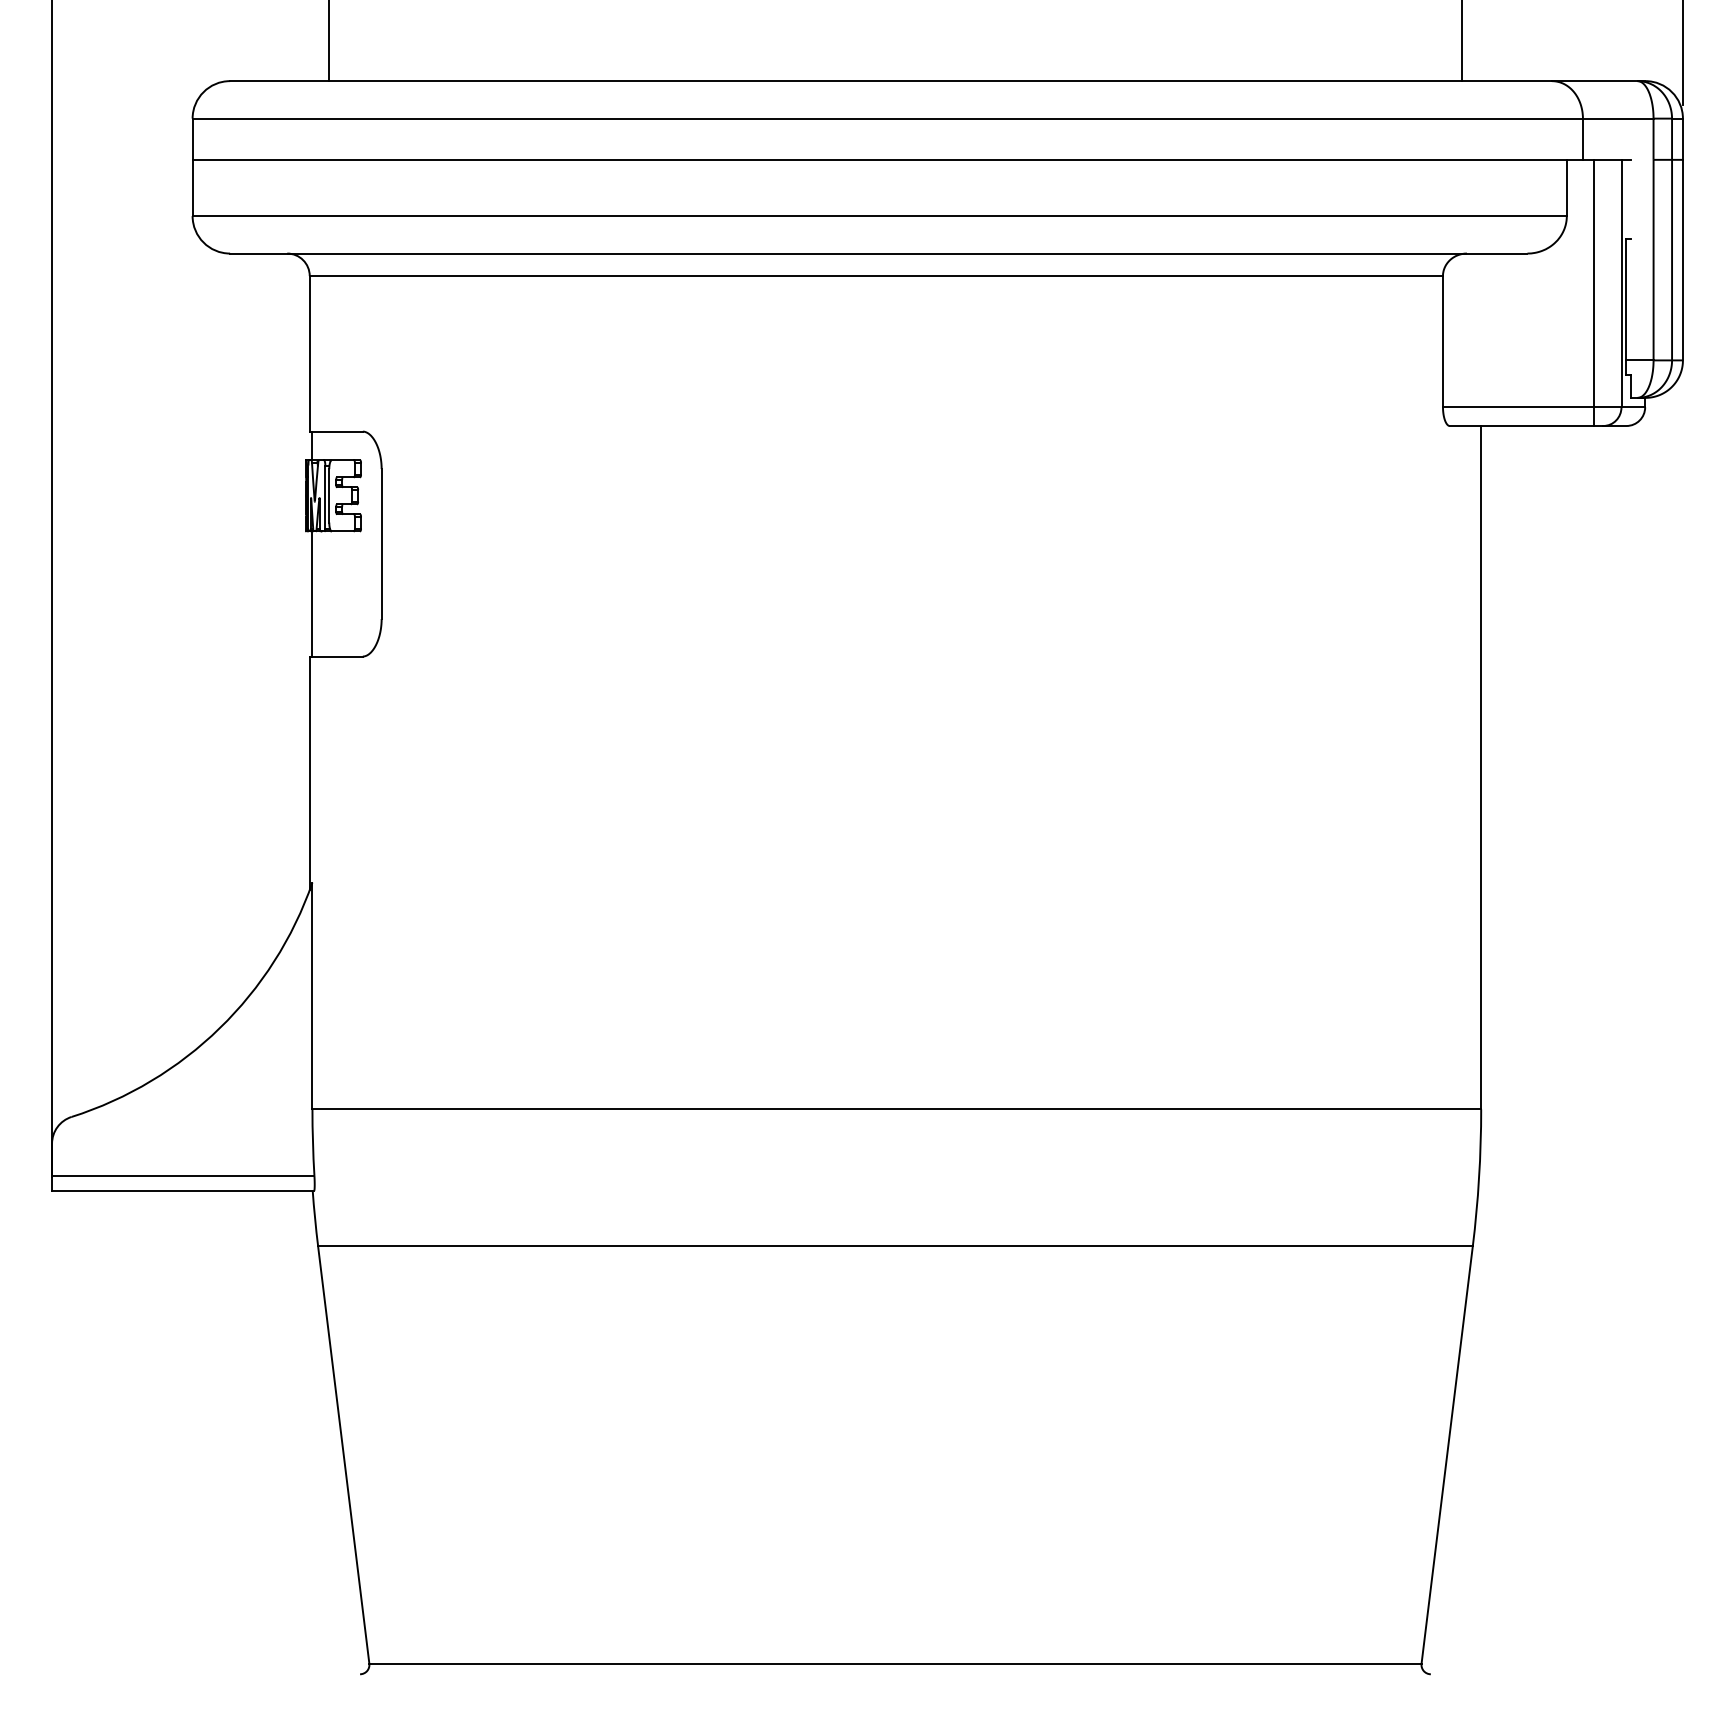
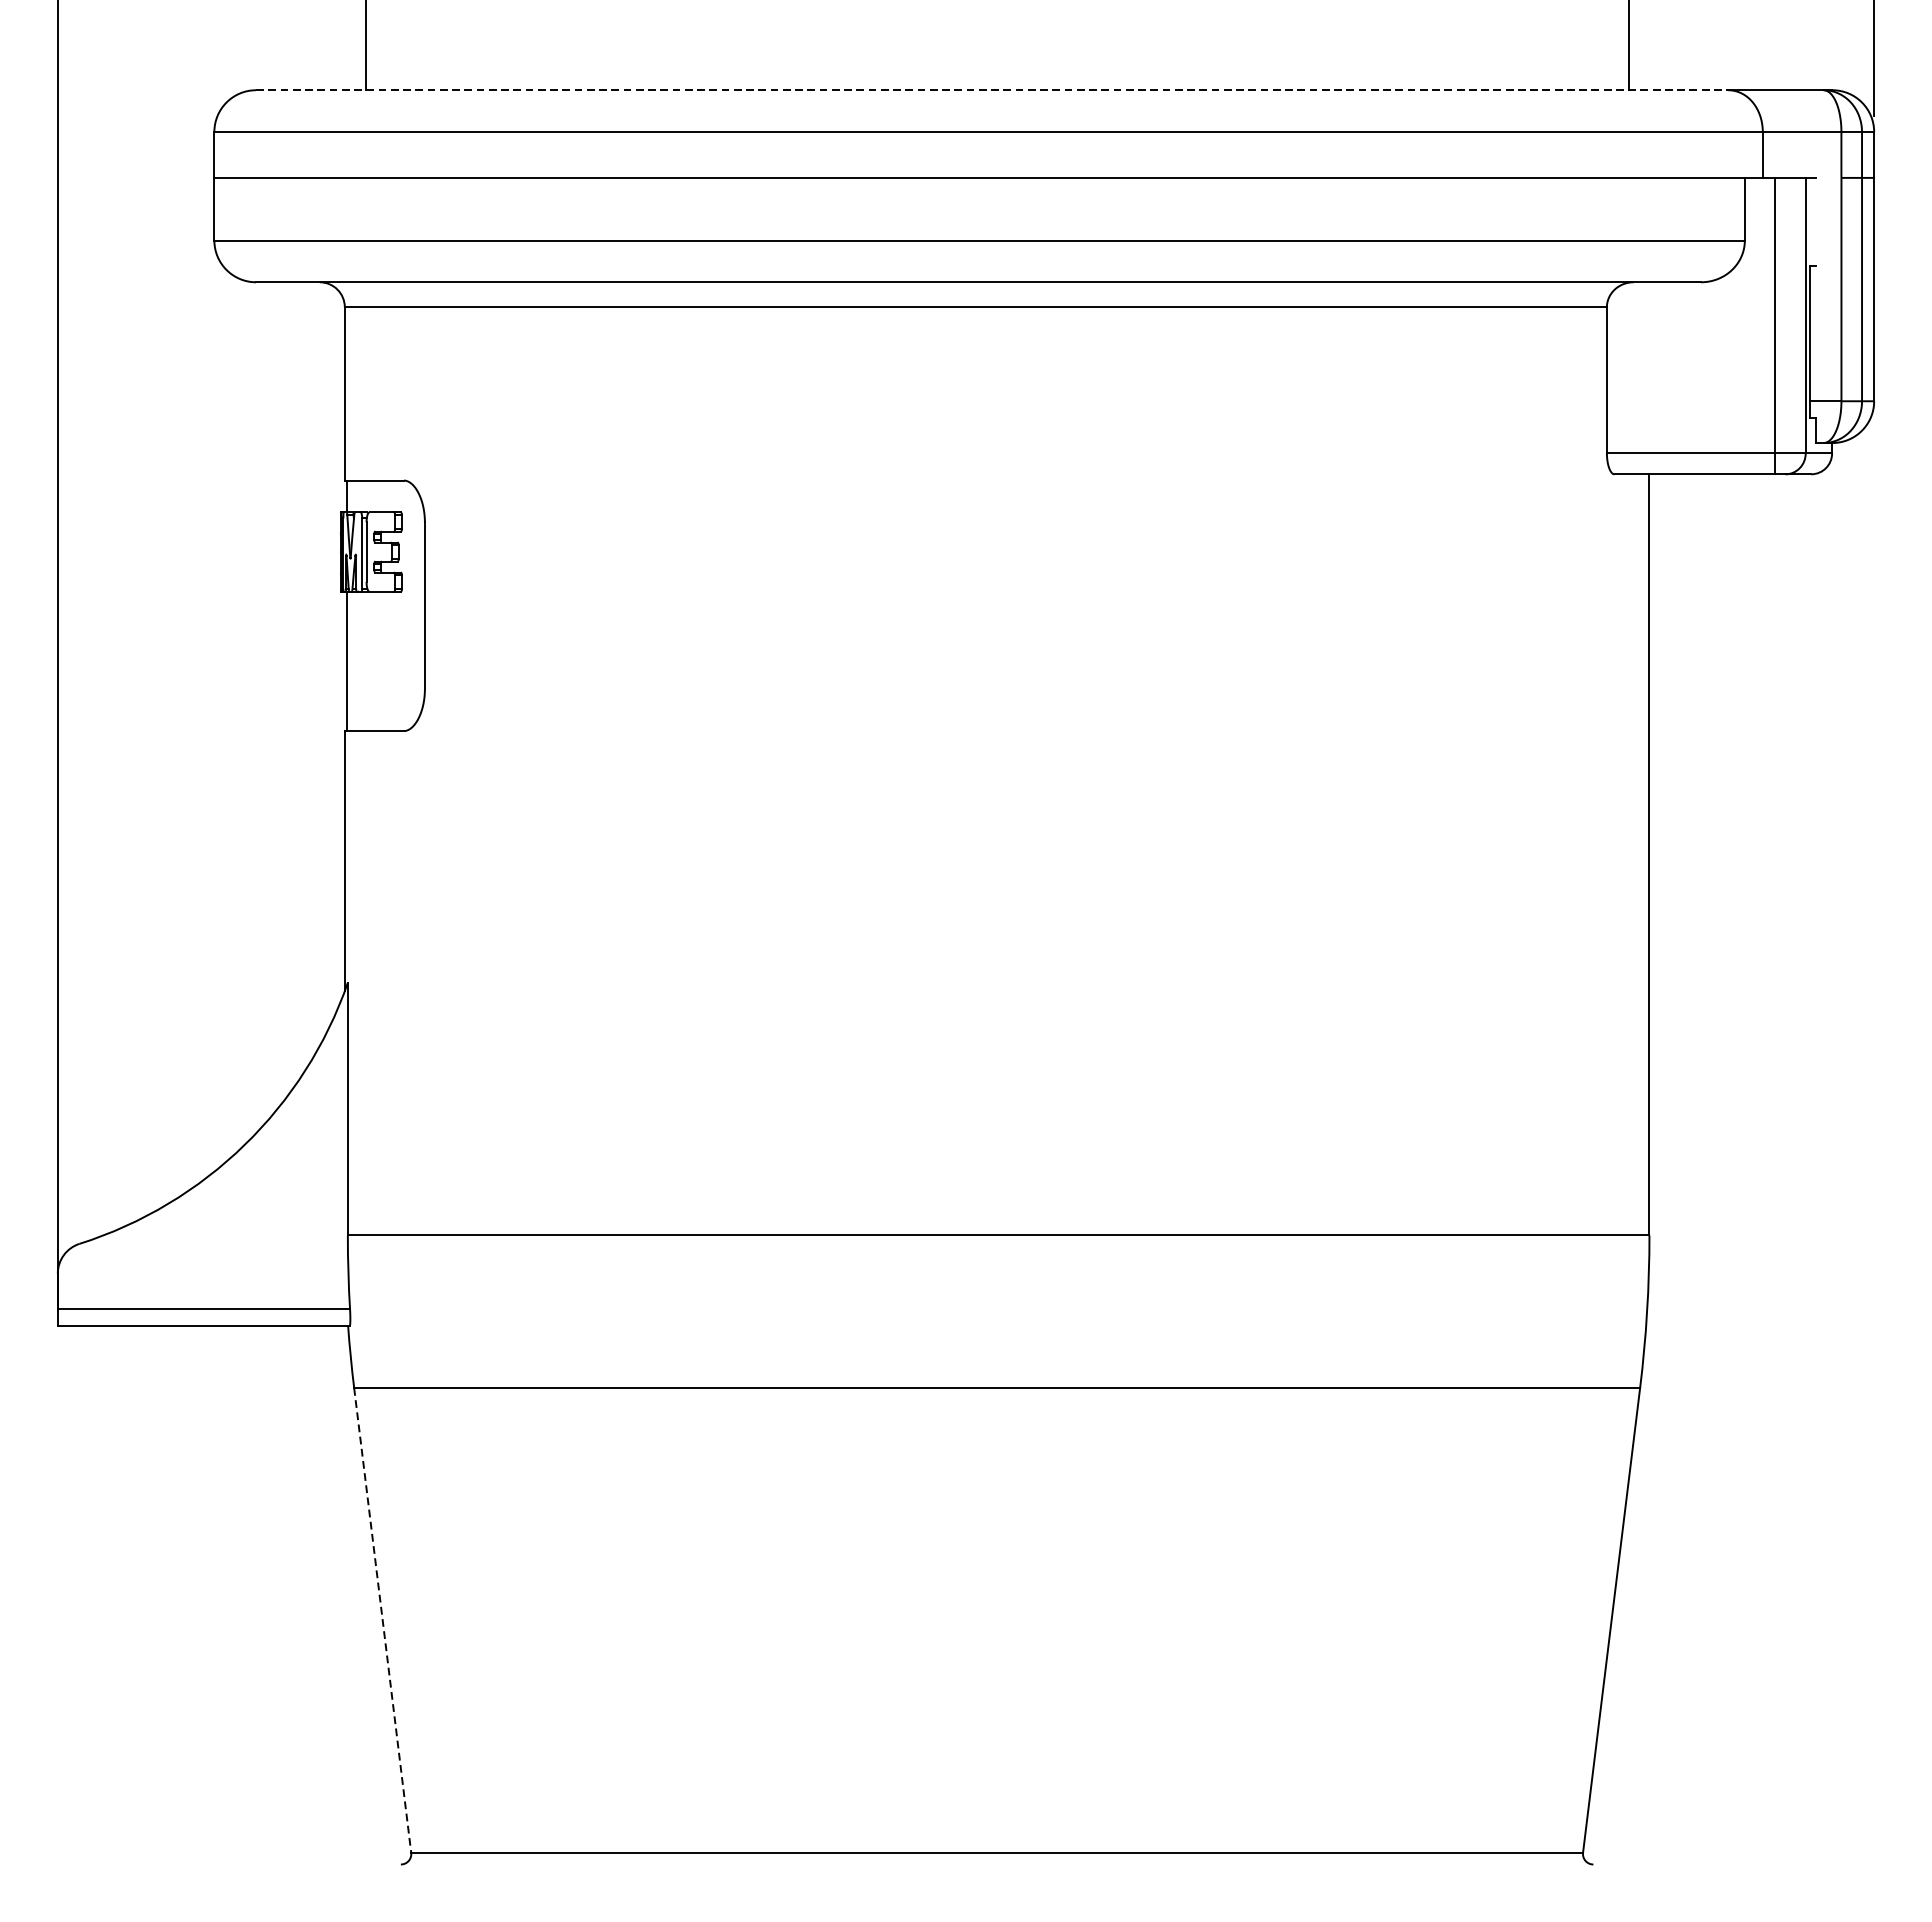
line: (891, 81) -> (992, 90), solid -> dashed
line: (343, 1455) -> (382, 1620), solid -> dashed

